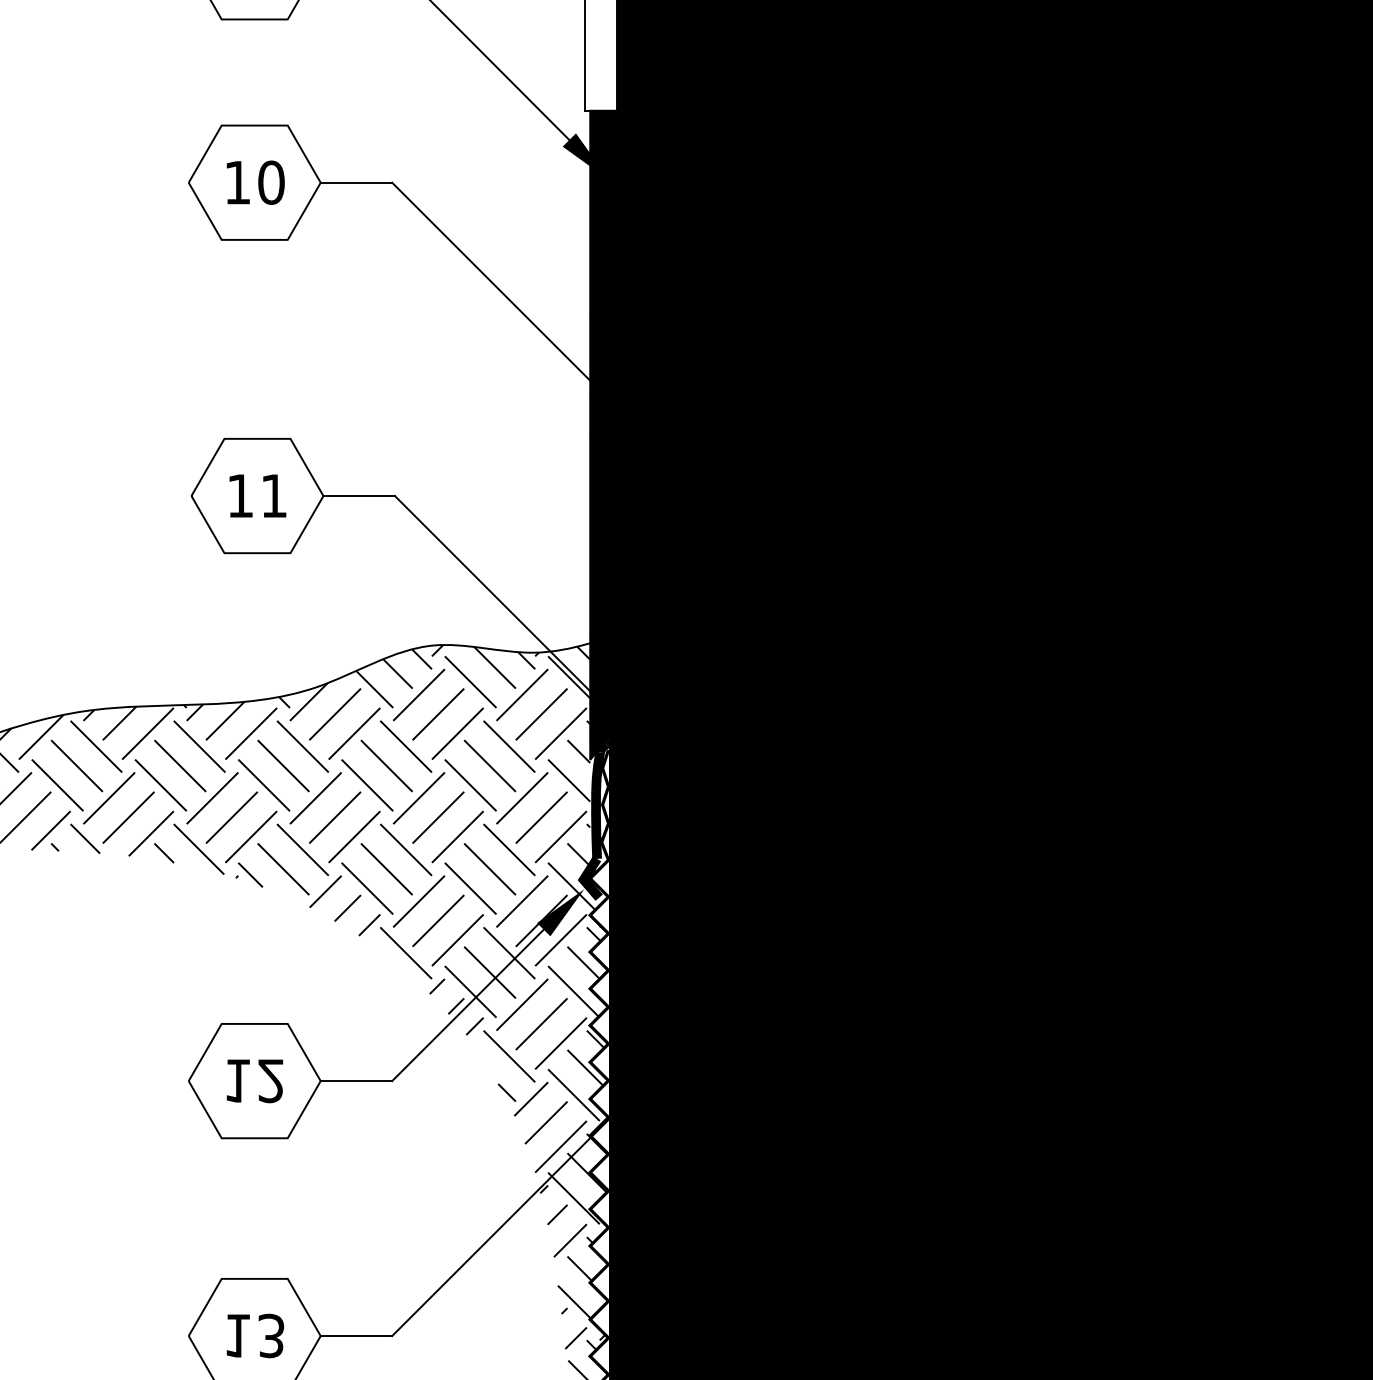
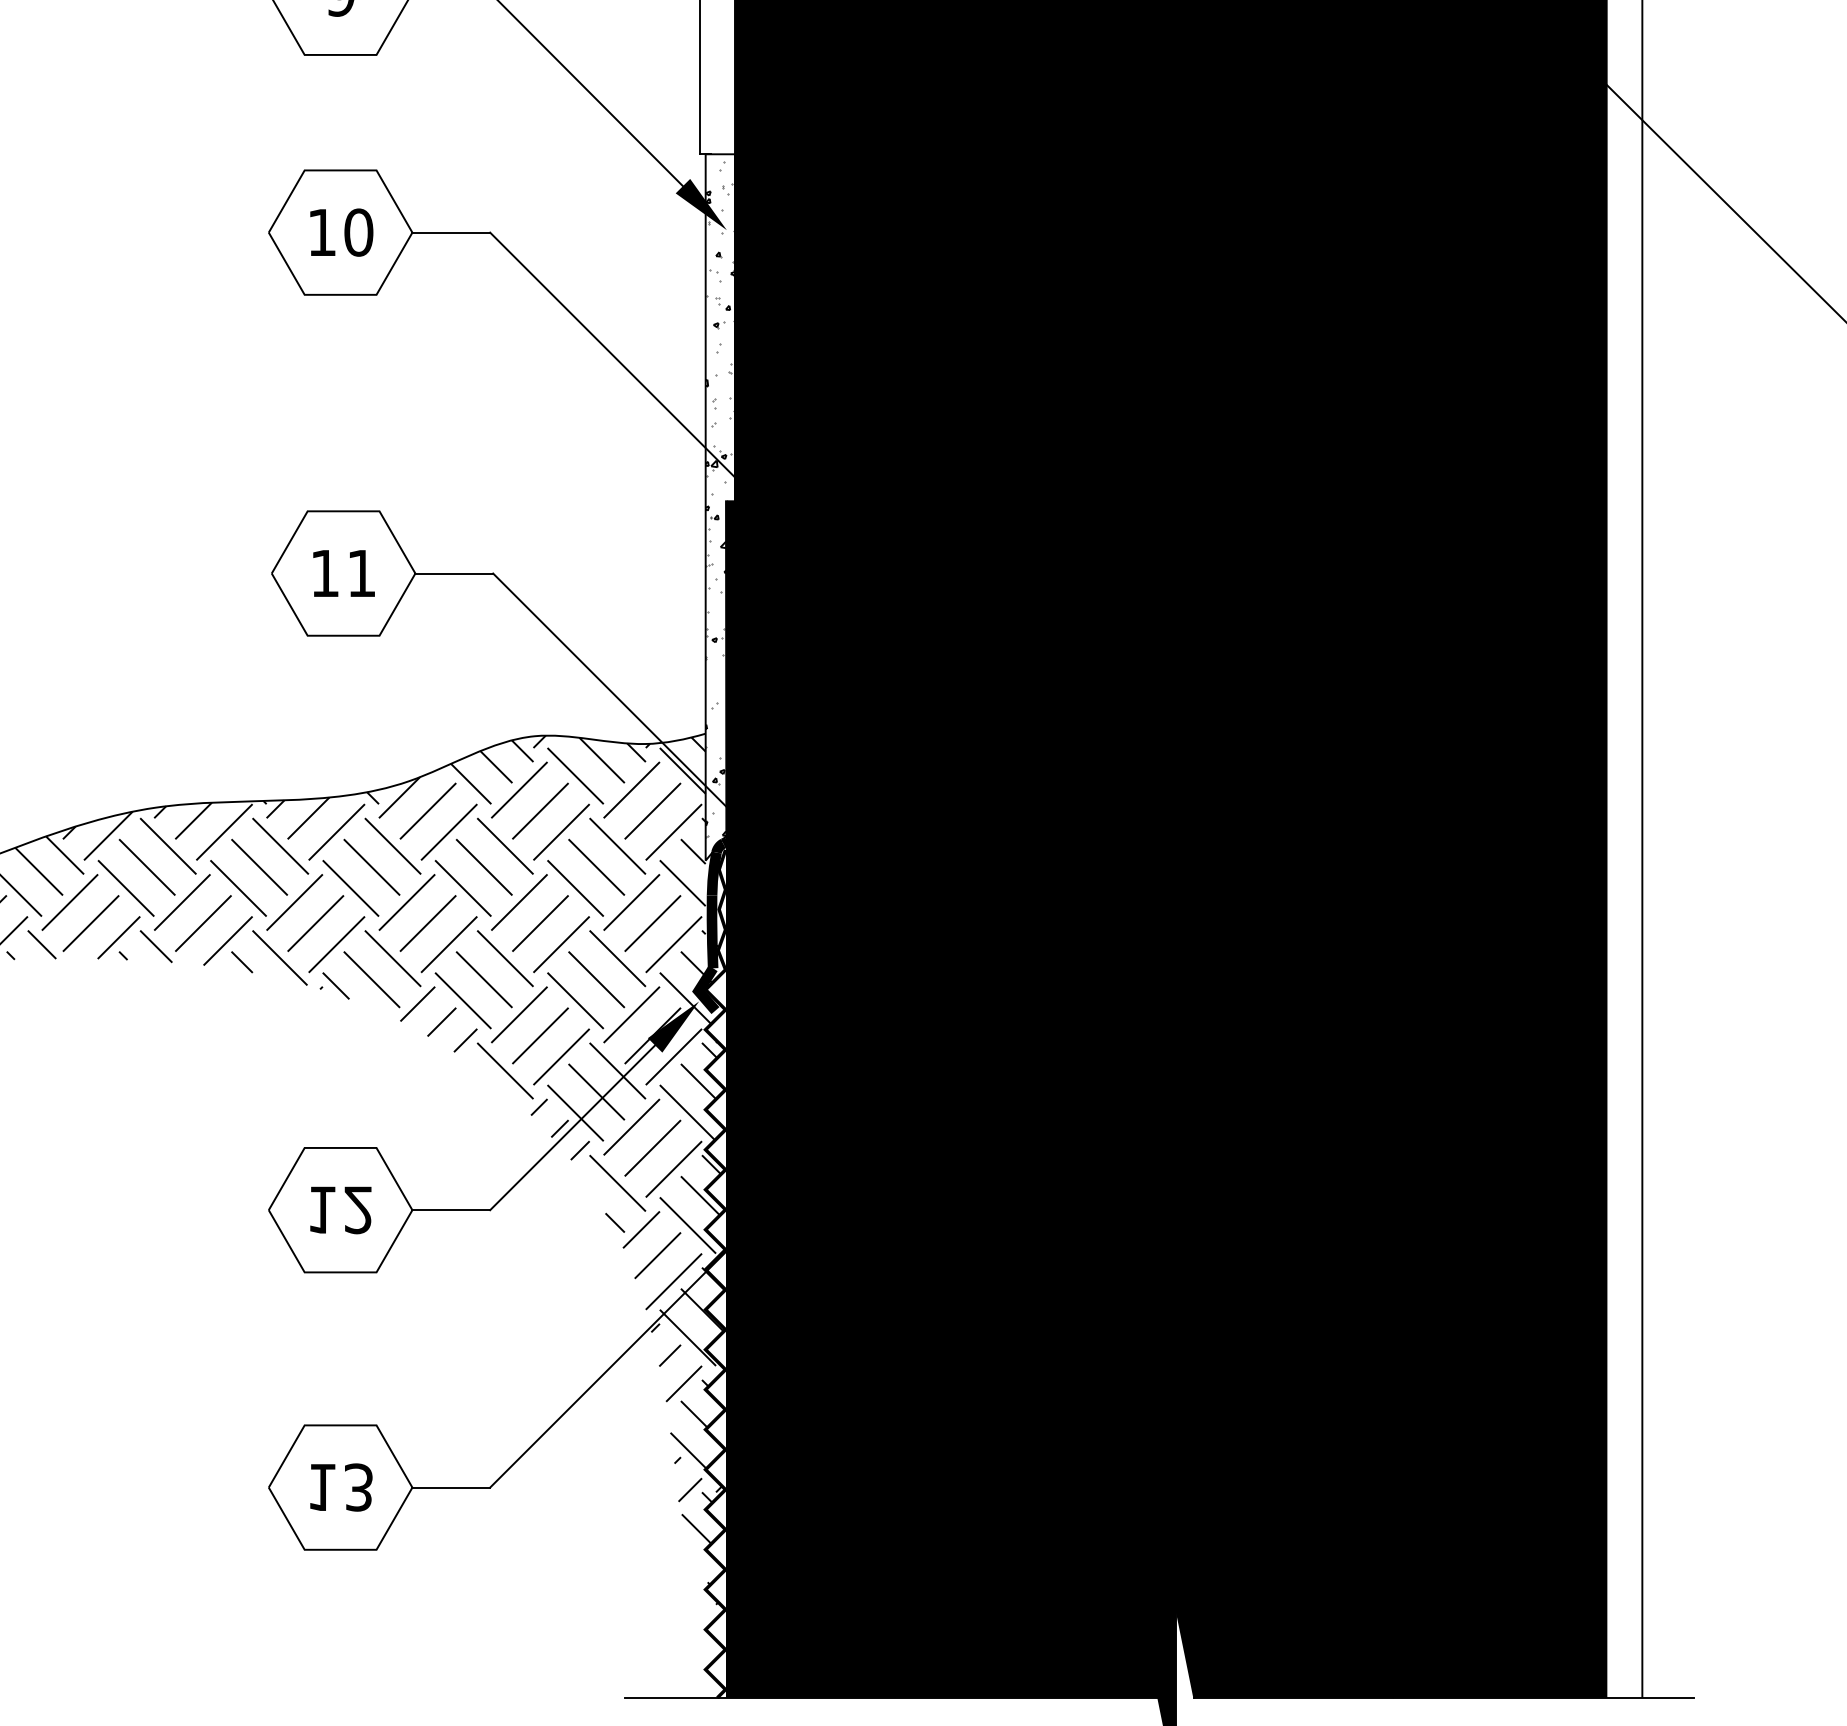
fill: (603, 435) -> (720, 507), removed

